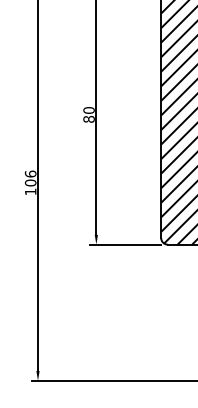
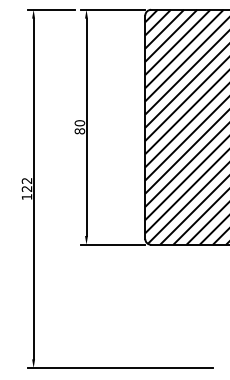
text: (30, 178) -> (26, 184), 106 -> 122

